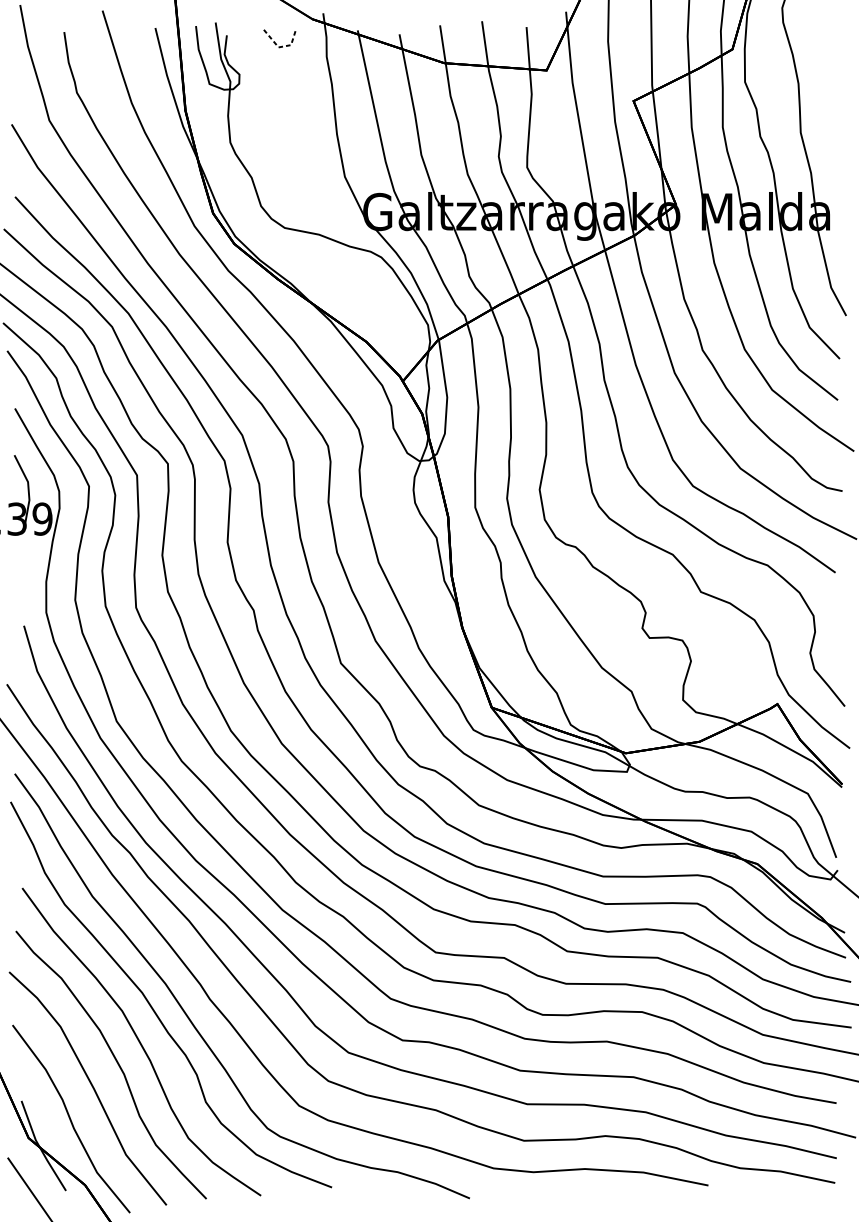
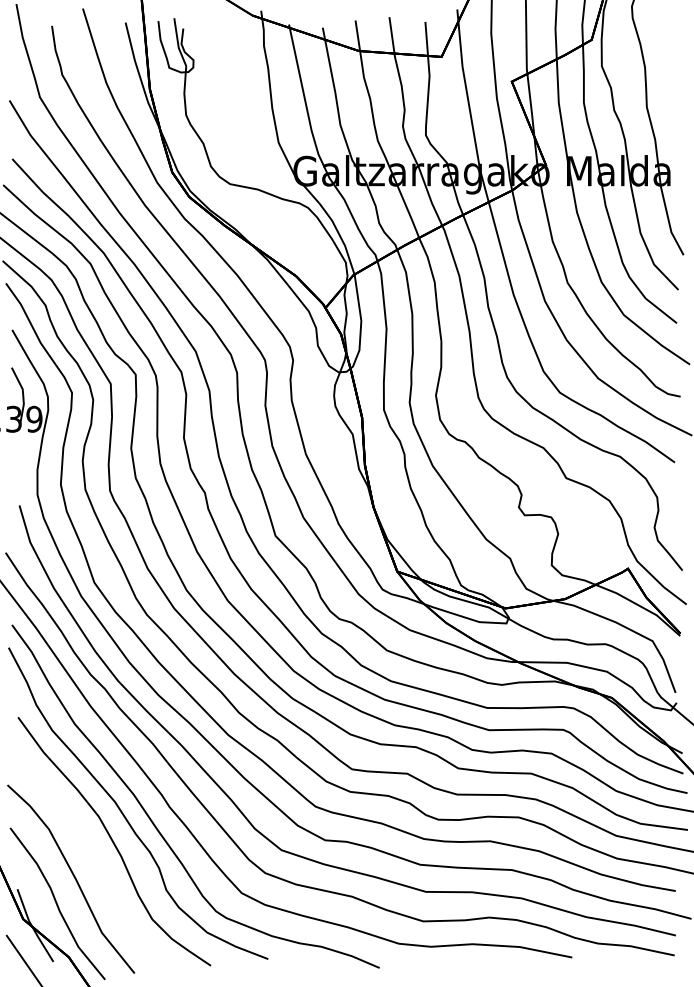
line: (275, 41) -> (222, 33), removed
curve: (115, 1061) -> (93, 857), removed

